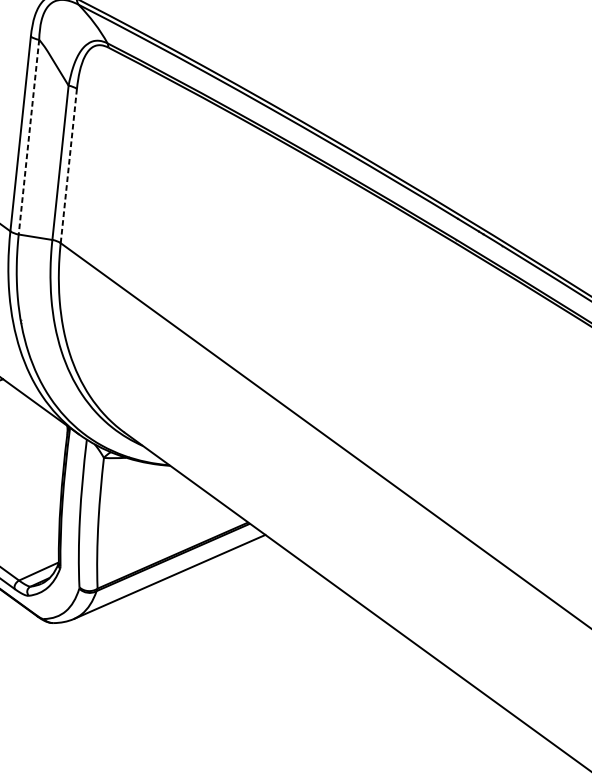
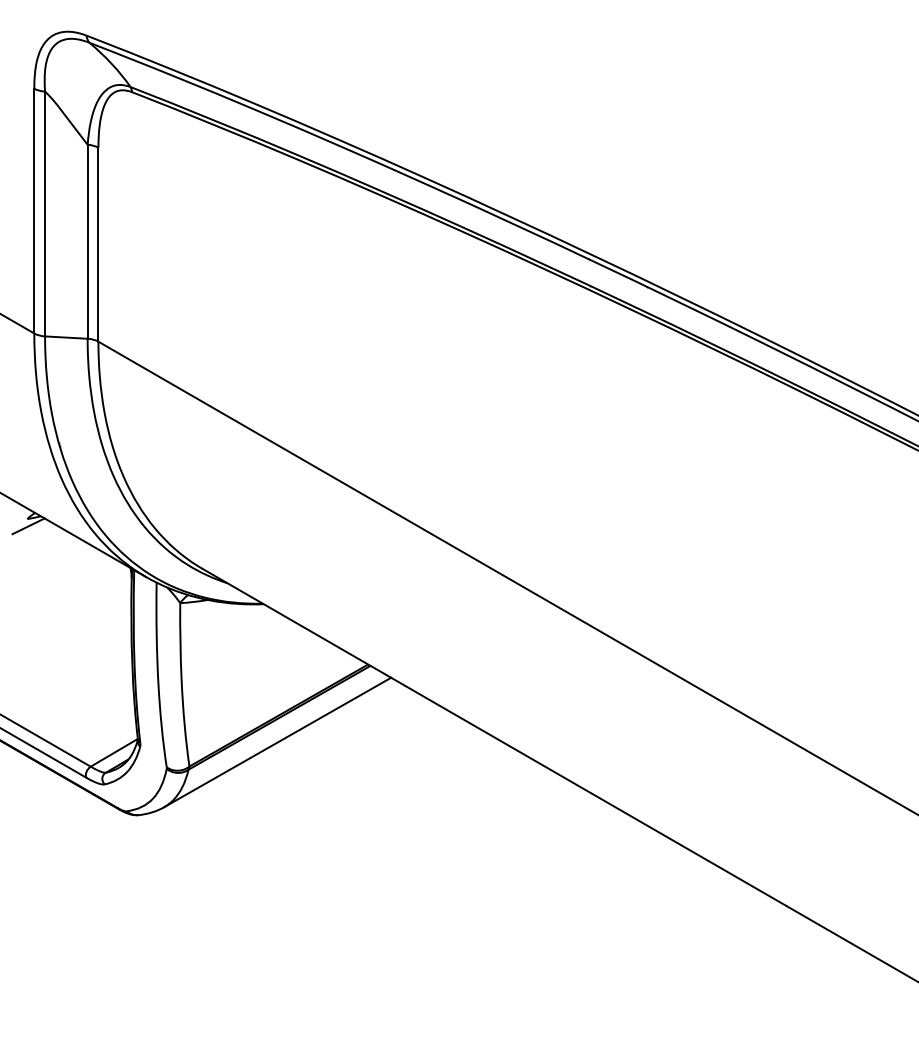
line: (29, 137) -> (45, 214), dashed -> solid
line: (68, 165) -> (98, 244), dashed -> solid

